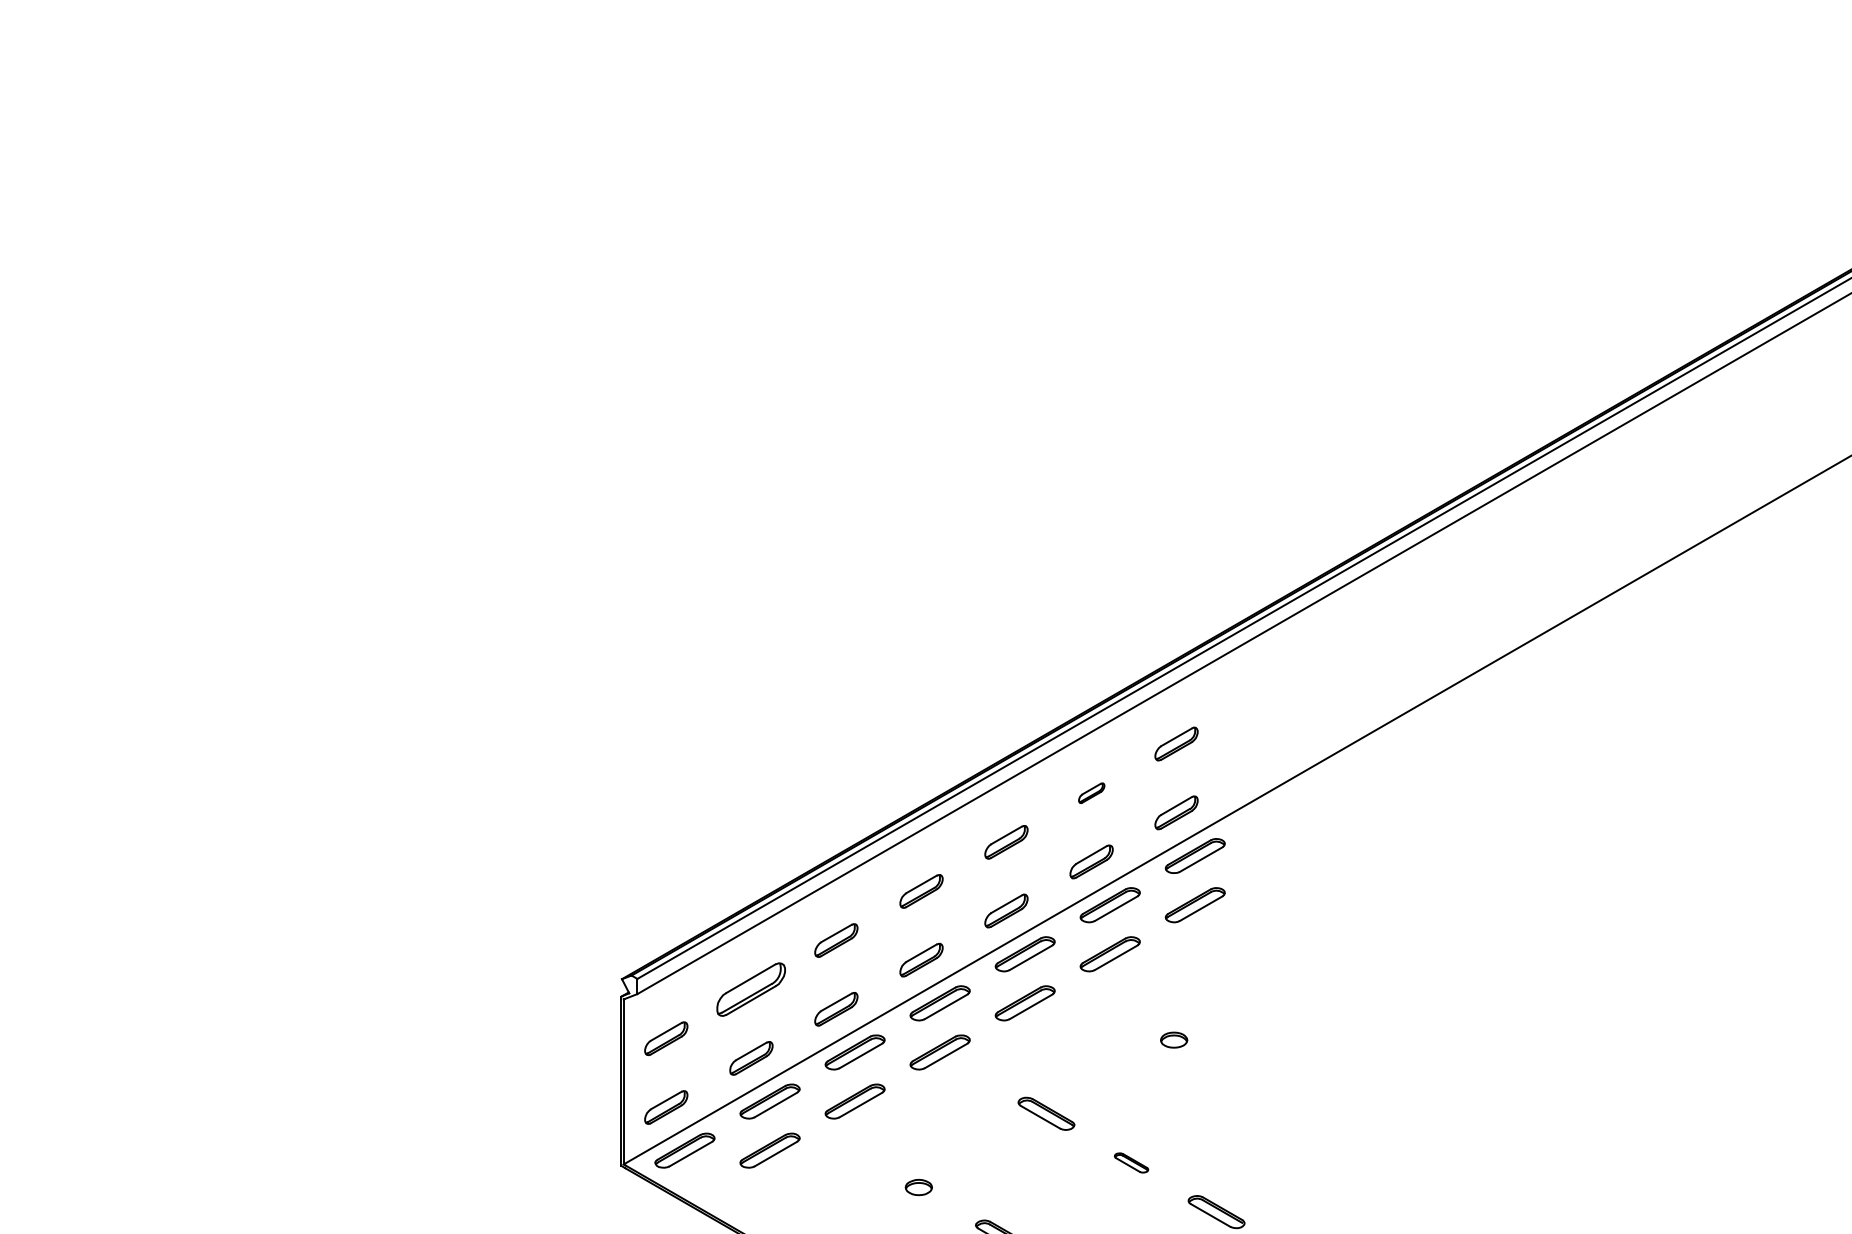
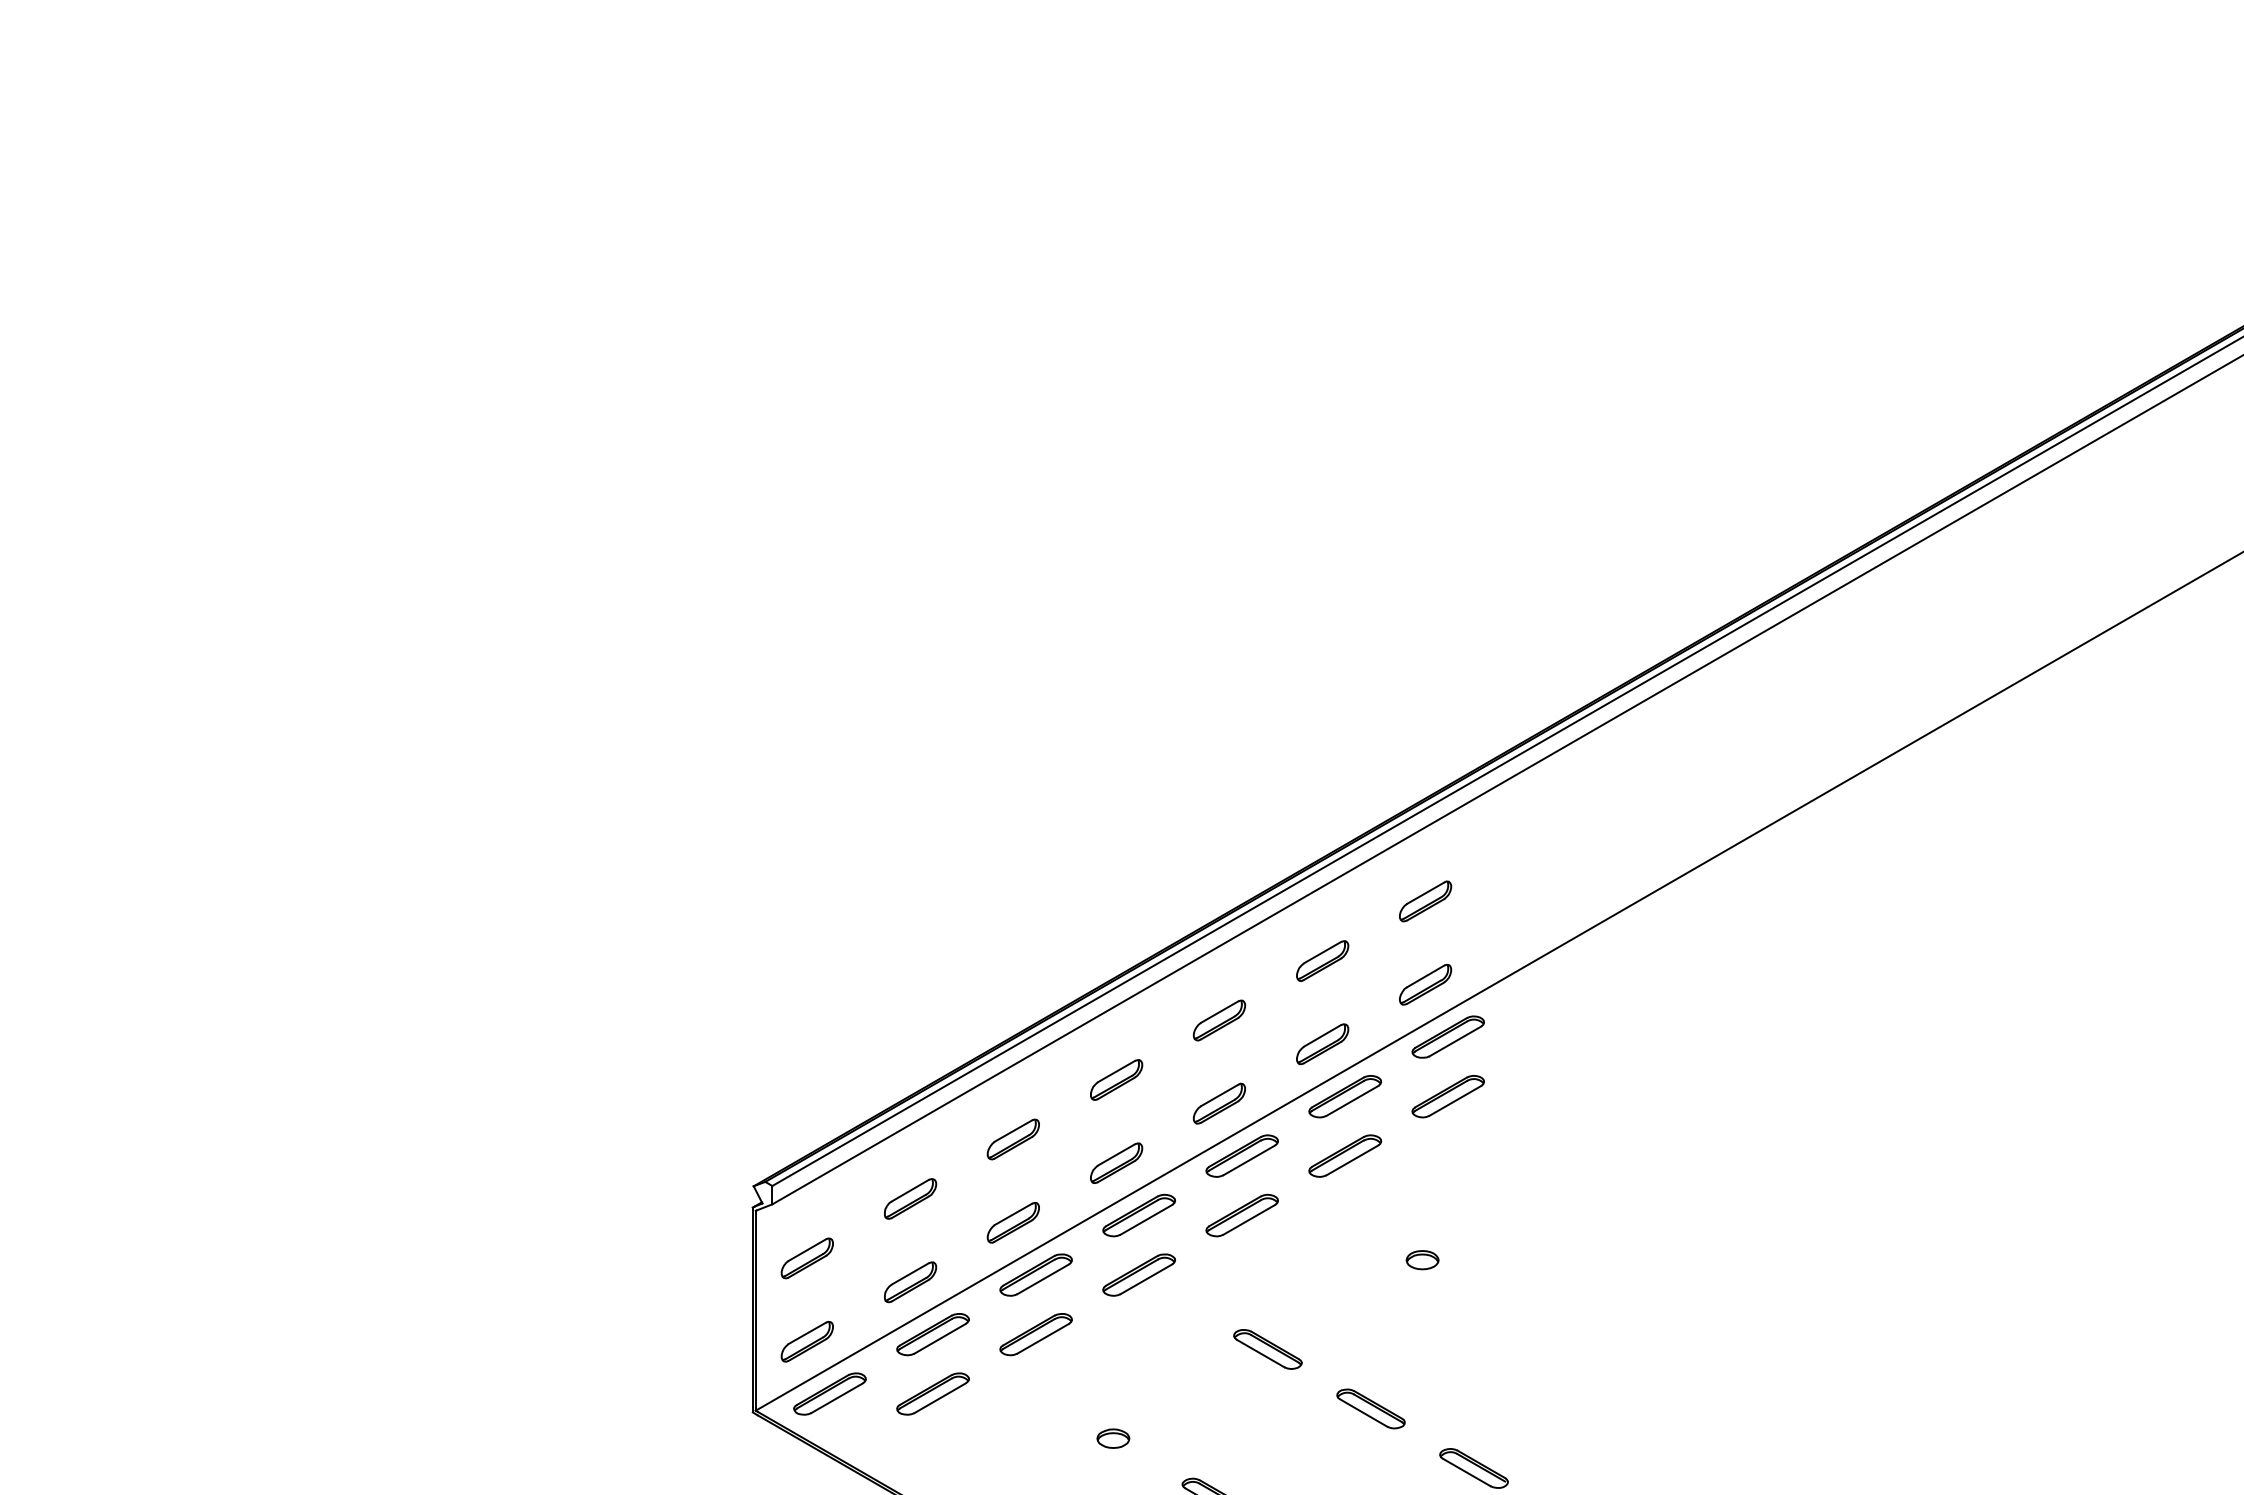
part: (1091, 792) -> (1322, 960), size x1.67
part: (751, 989) -> (910, 1198), size x0.62
part: (1131, 1162) -> (1370, 1408), size x1.67

